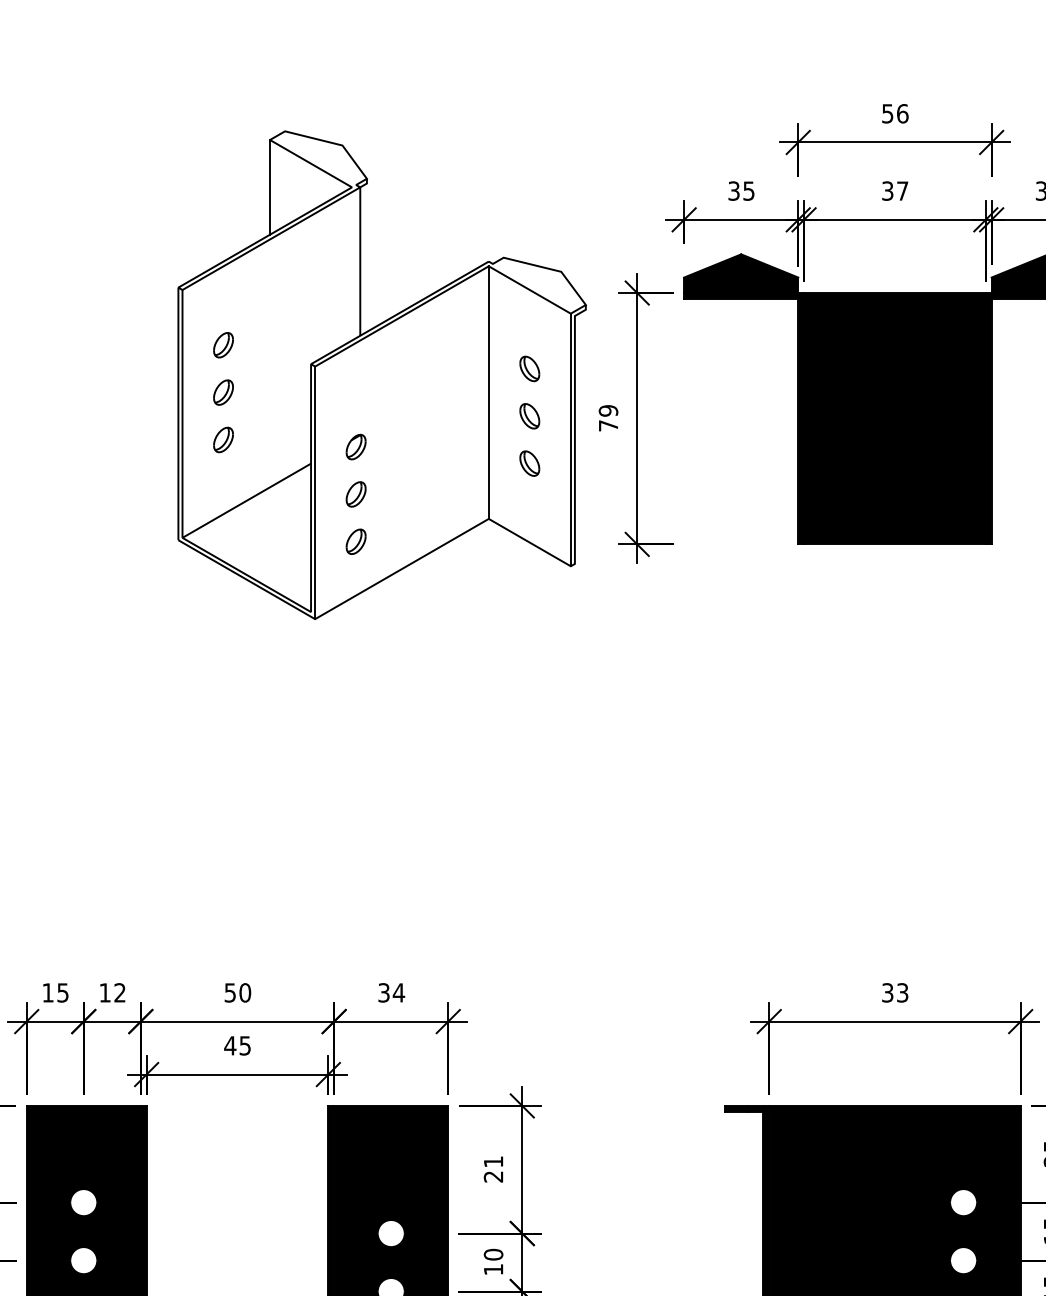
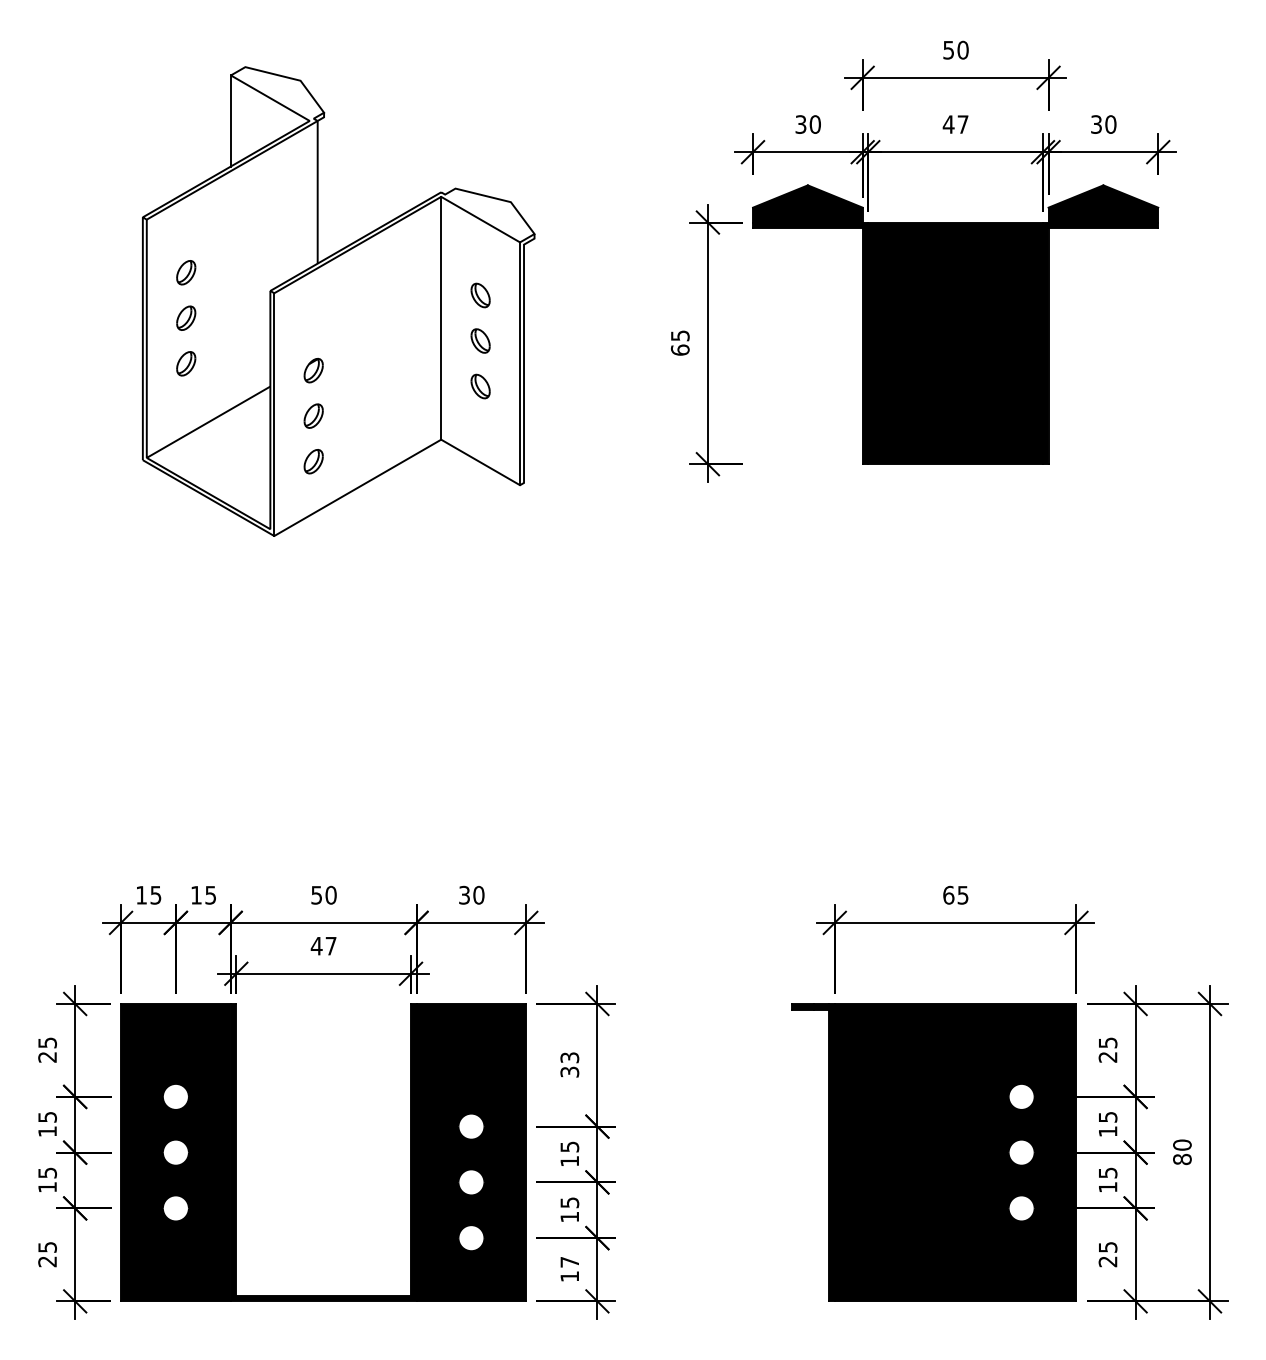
text: (902, 113) -> (962, 49), 56 -> 50
text: (748, 191) -> (814, 124), 35 -> 30
text: (887, 191) -> (948, 124), 37 -> 47
part: (381, 375) -> (338, 301), moved
text: (607, 417) -> (679, 342), 79 -> 65
text: (119, 992) -> (210, 894), 12 -> 15
text: (398, 992) -> (478, 894), 34 -> 30
text: (894, 992) -> (955, 894), 33 -> 65
text: (244, 1046) -> (330, 946), 45 -> 47
text: (493, 1168) -> (569, 1064), 21 -> 33
text: (493, 1254) -> (569, 1146), 10 -> 15

